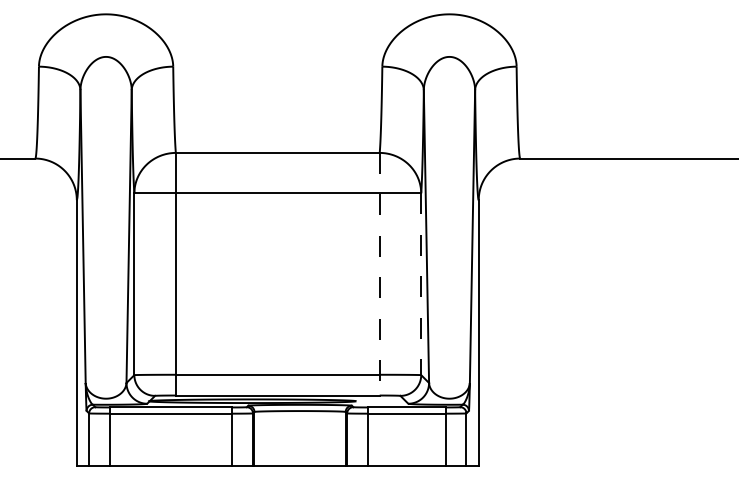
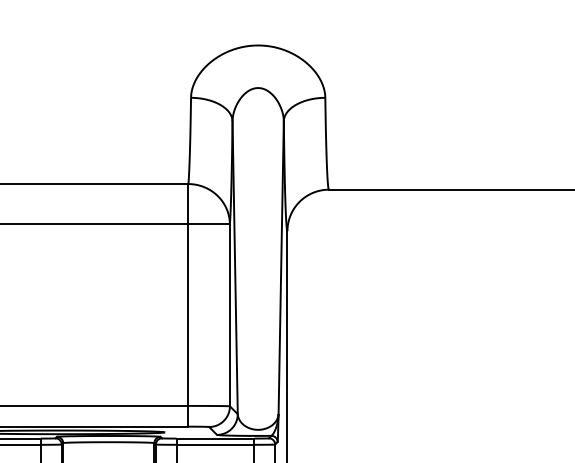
line: (379, 274) -> (188, 305), dashed -> solid
line: (421, 284) -> (230, 315), dashed -> solid

